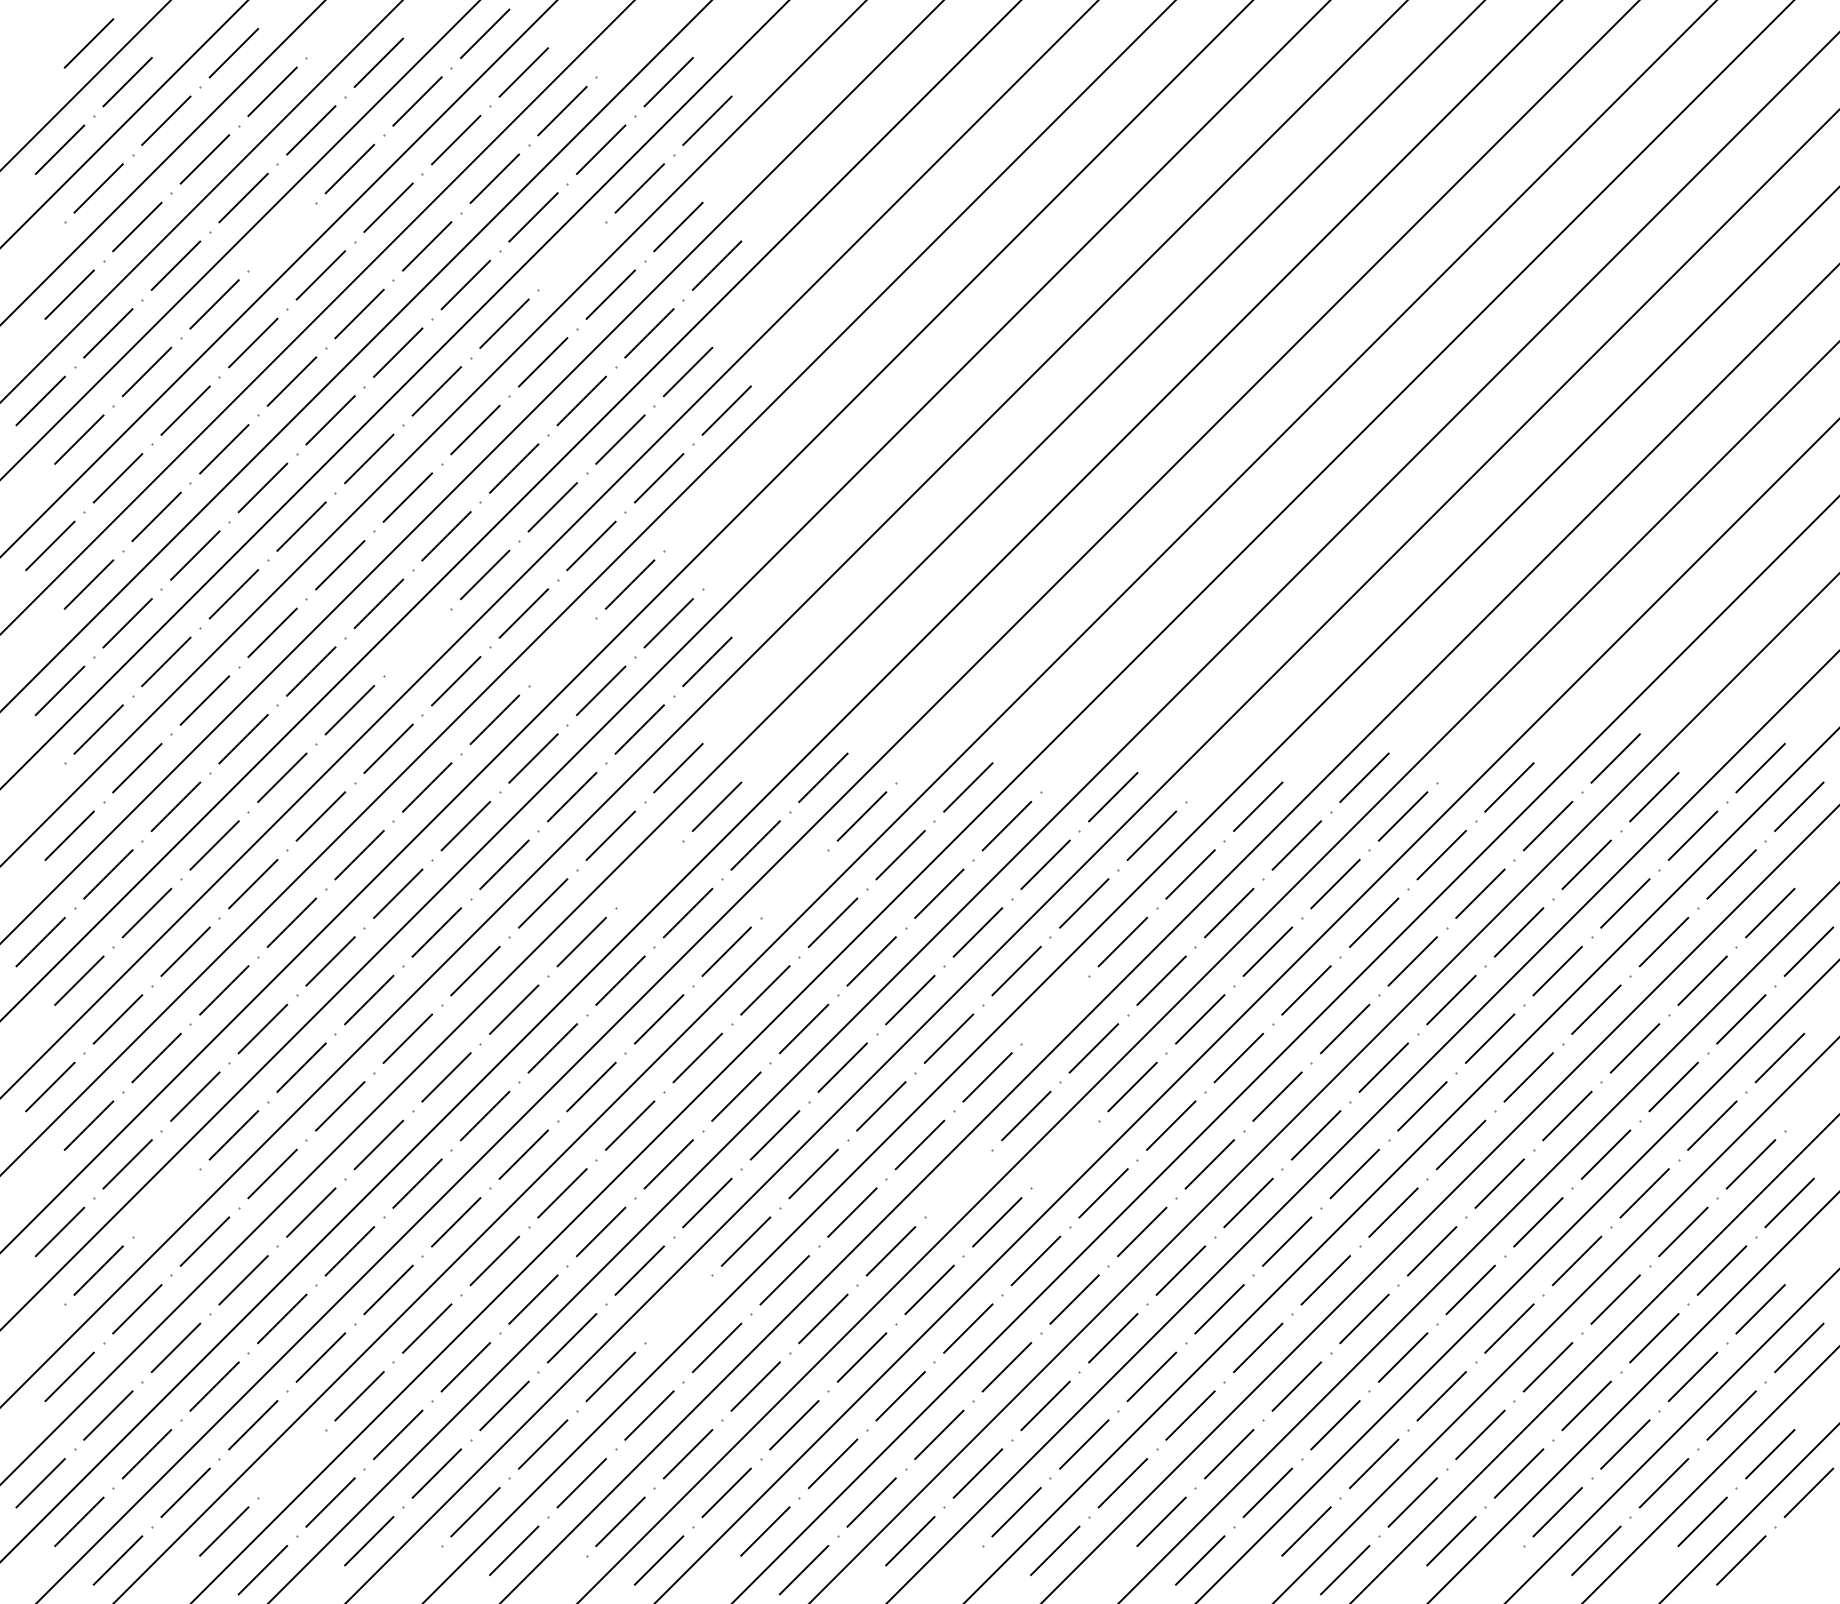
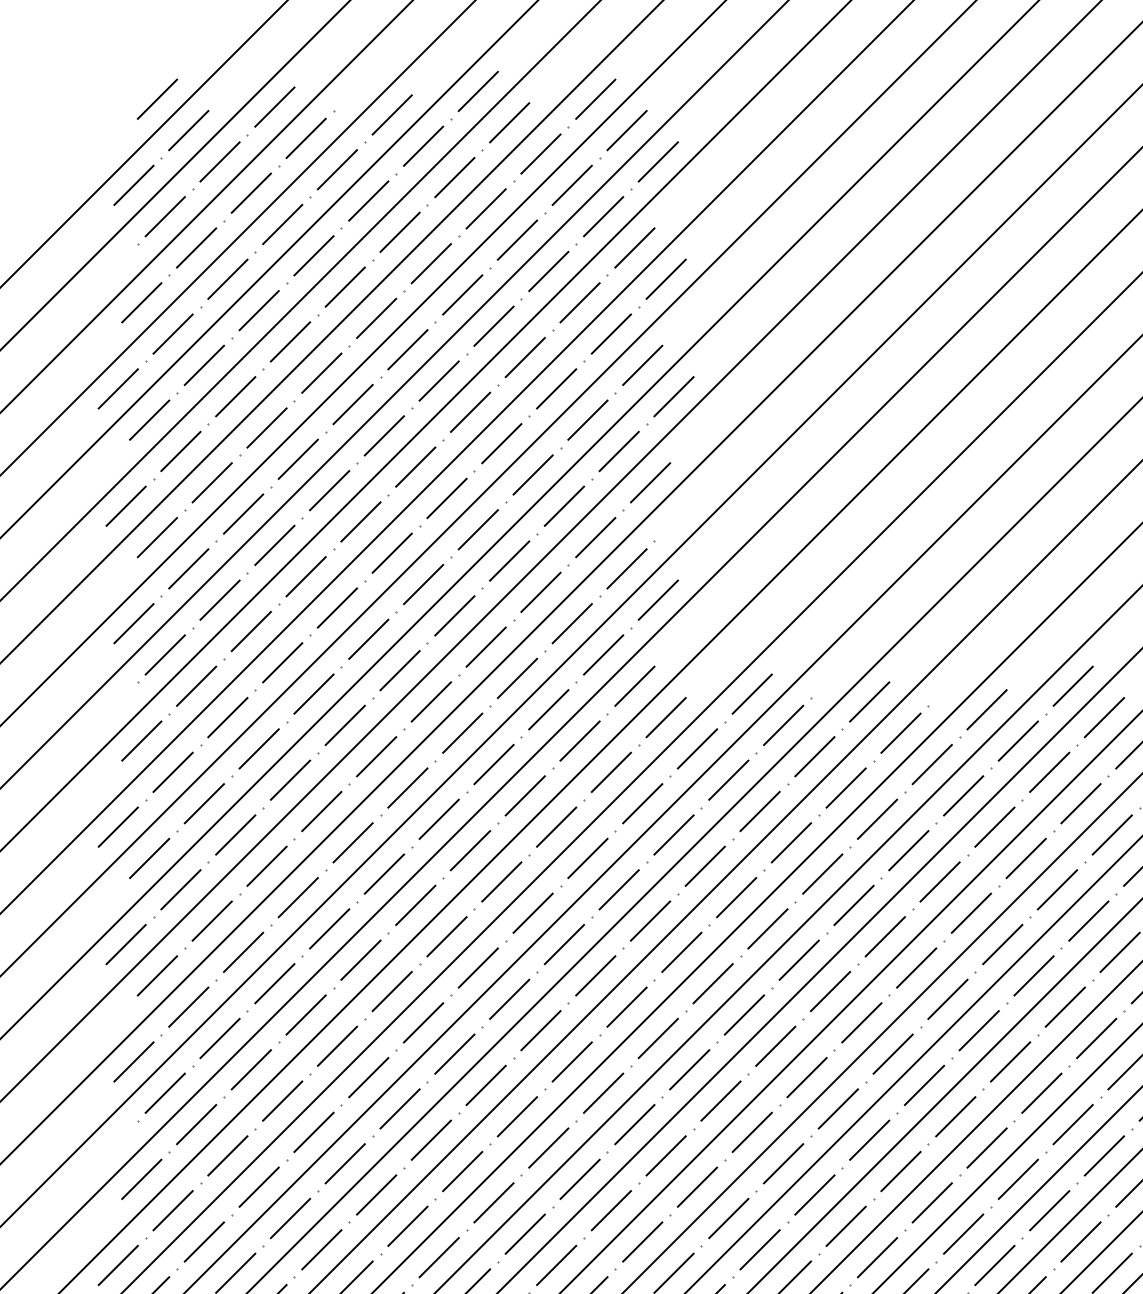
line: (629, 43) -> (595, 99), added
line: (282, 236) -> (314, 255), added
line: (571, 255) -> (548, 271), added
line: (697, 516) -> (650, 482), added
line: (417, 642) -> (423, 584), added
line: (562, 652) -> (540, 592), added
line: (1219, 768) -> (1073, 686), added
line: (649, 874) -> (611, 772), added
line: (794, 883) -> (728, 779), added
line: (1055, 1009) -> (940, 881), added
line: (1064, 1154) -> (947, 999), added
line: (958, 1183) -> (861, 1022), added
line: (166, 1202) -> (220, 1038), added
line: (678, 1309) -> (634, 1124), added
line: (291, 1463) -> (321, 1249), added

